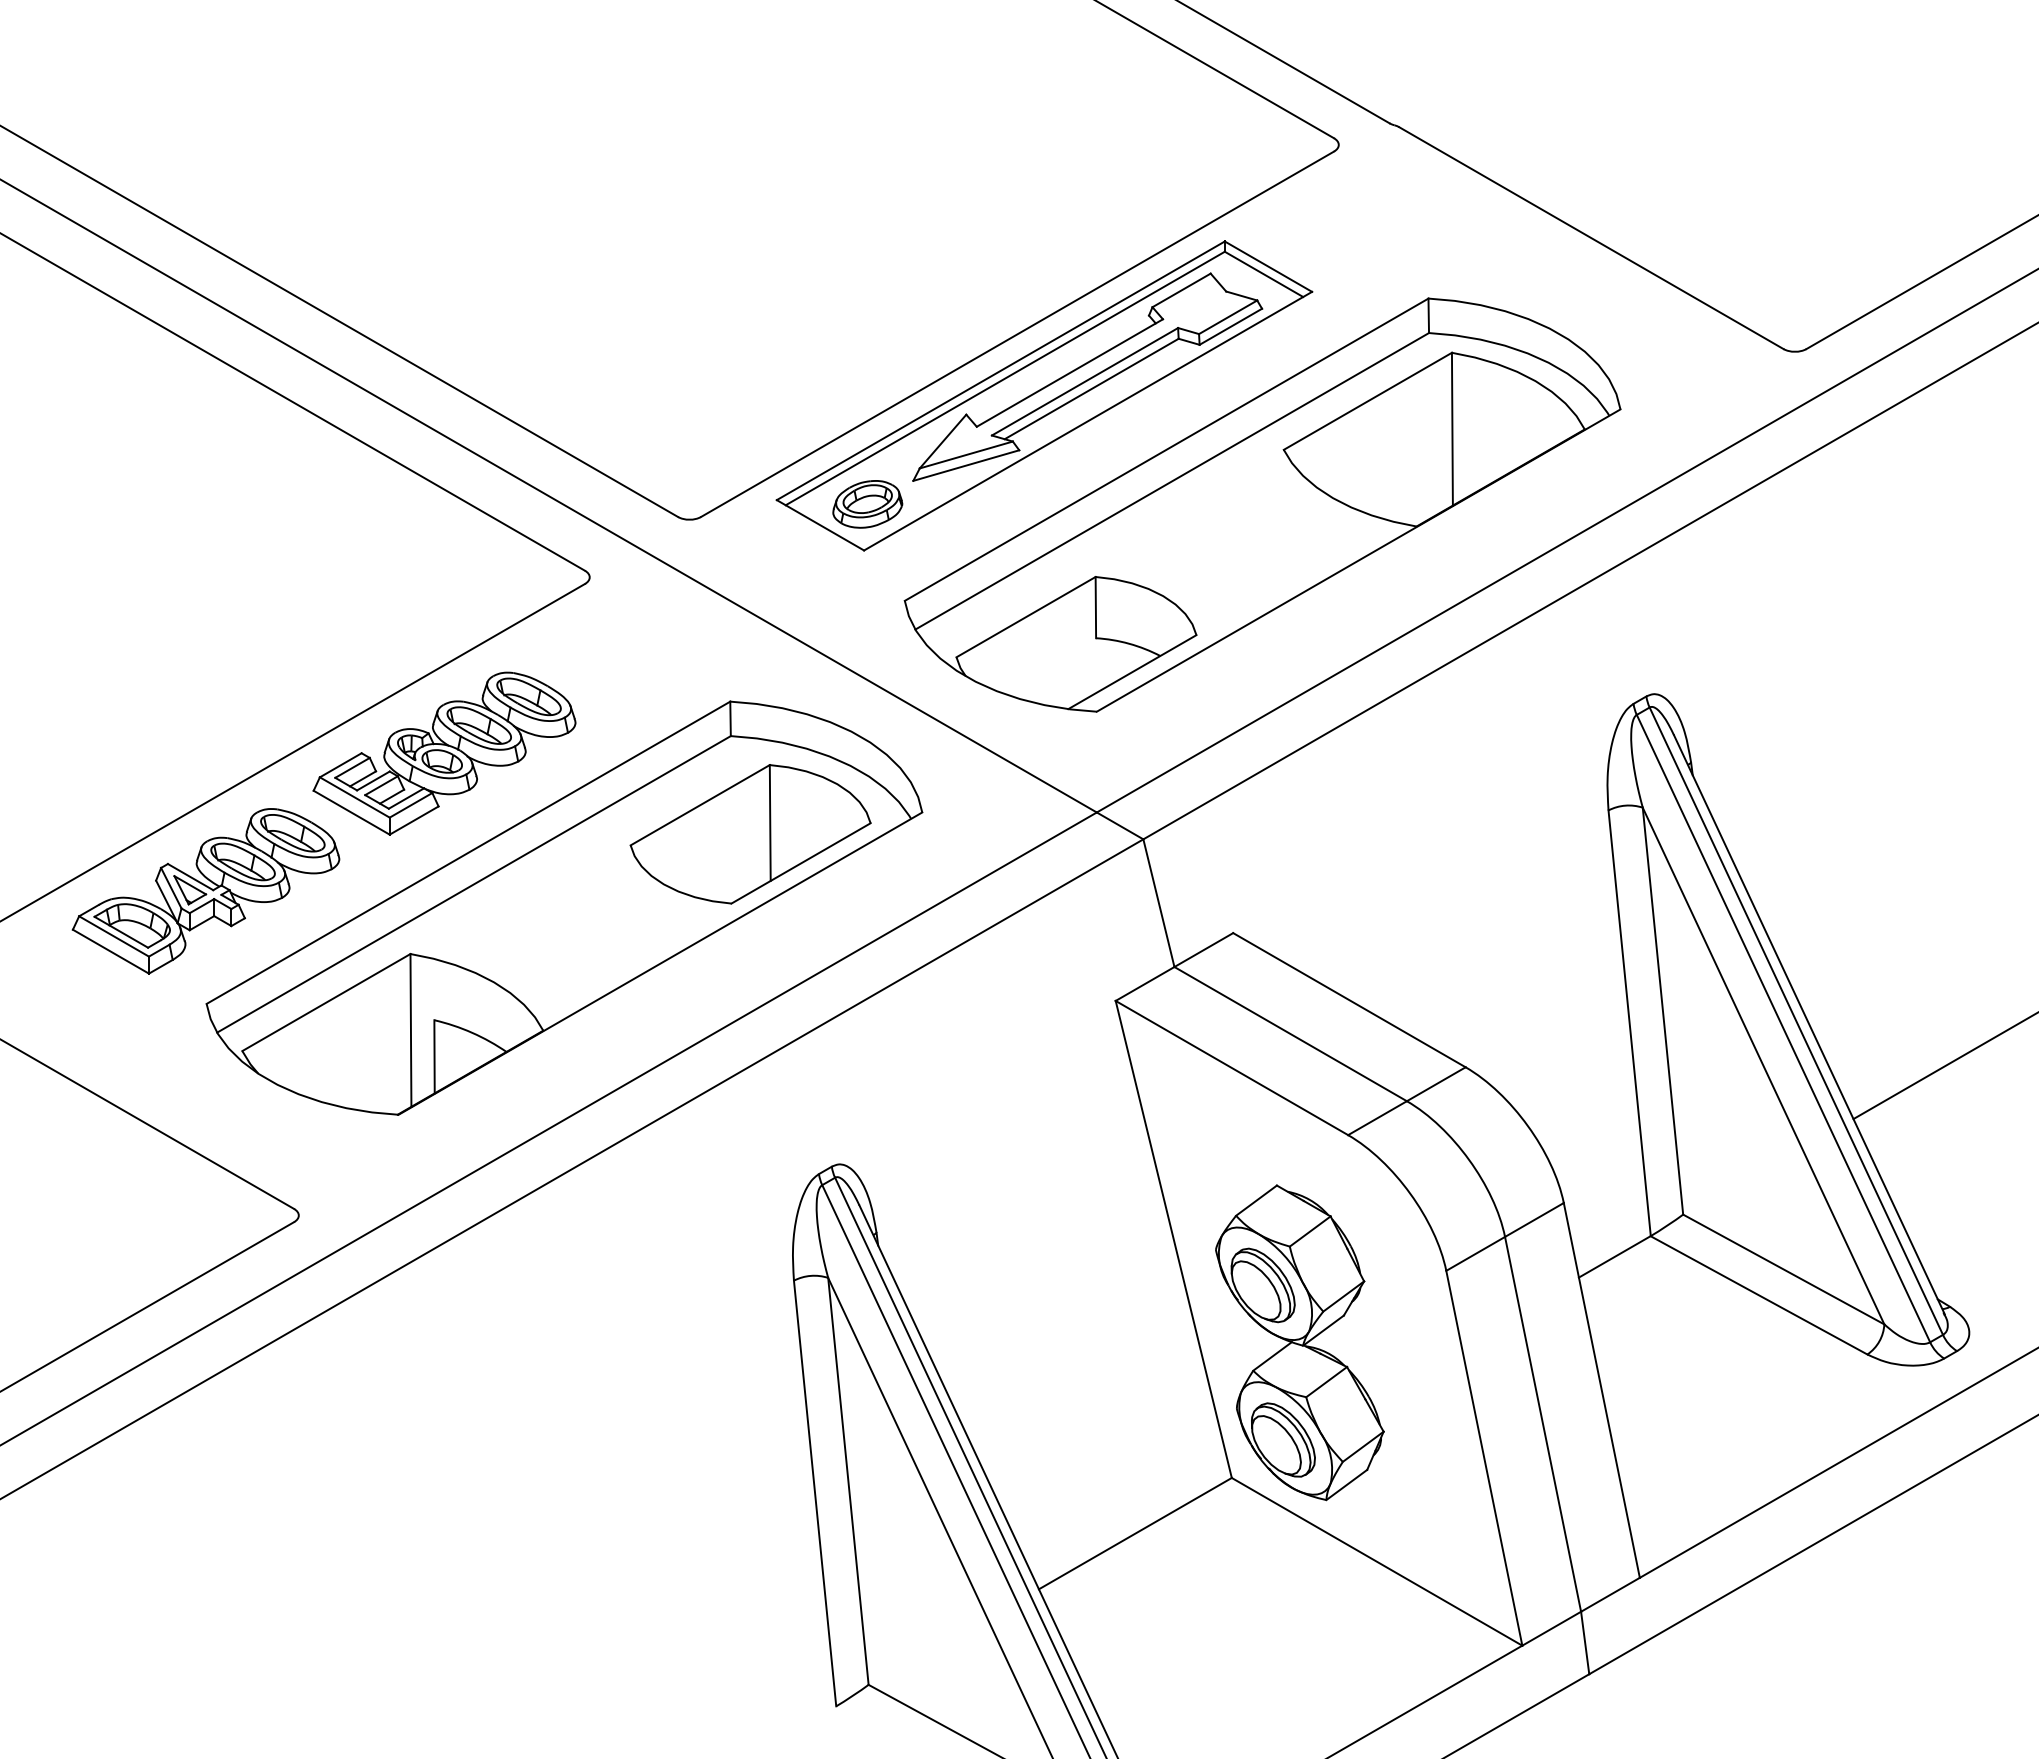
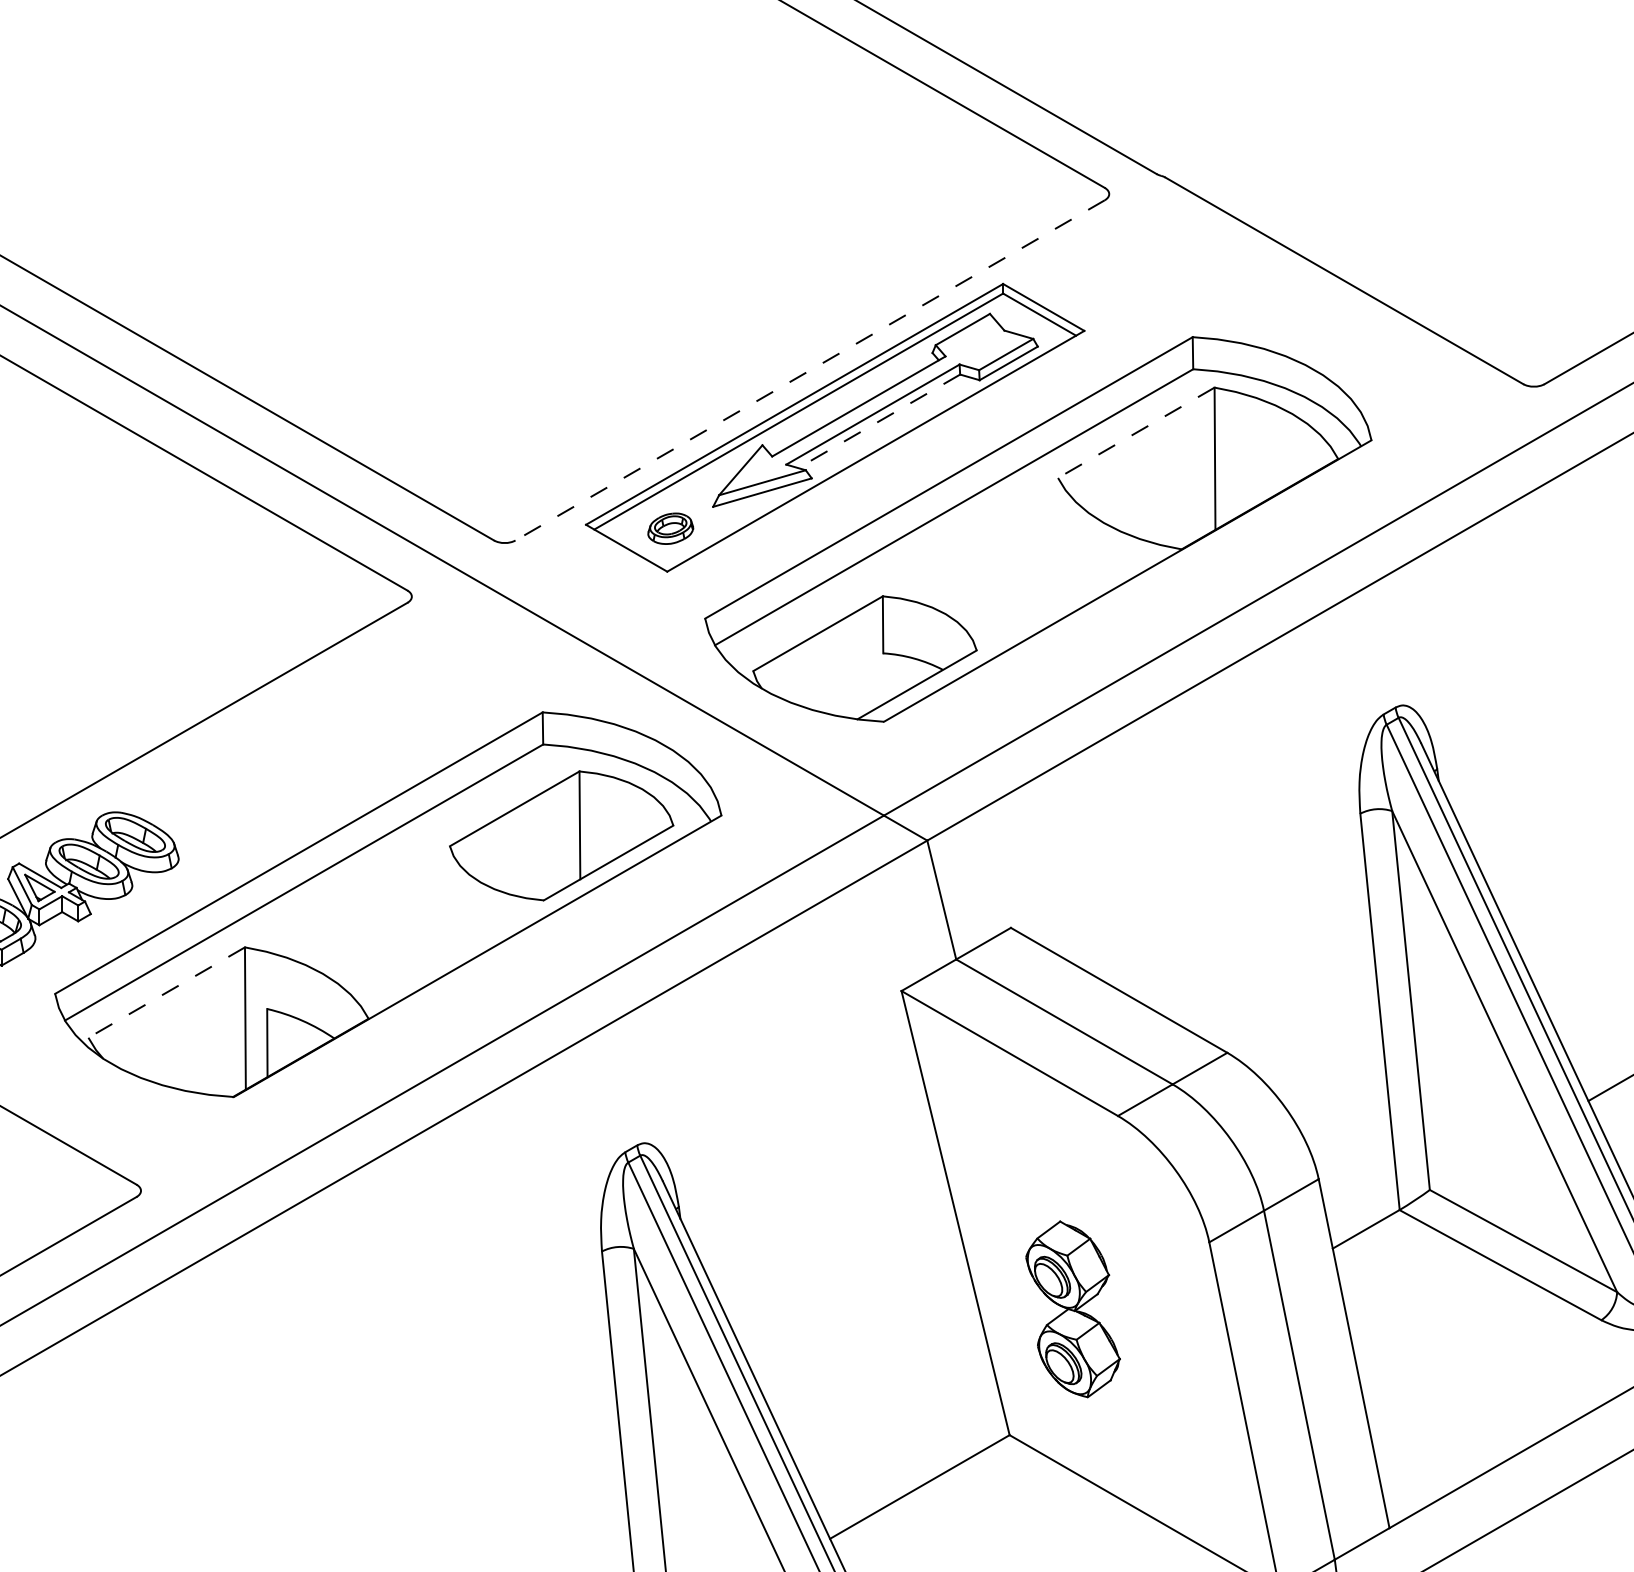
line: (1017, 334) -> (810, 370), solid -> dashed
line: (1091, 389) -> (879, 421), solid -> dashed
line: (1367, 401) -> (1135, 432), solid -> dashed
part: (867, 504) -> (670, 528), size x0.7
part: (444, 753) -> (276, 760), removed
line: (325, 1002) -> (165, 992), solid -> dashed
part: (1299, 1342) -> (1072, 1309), size x0.6

